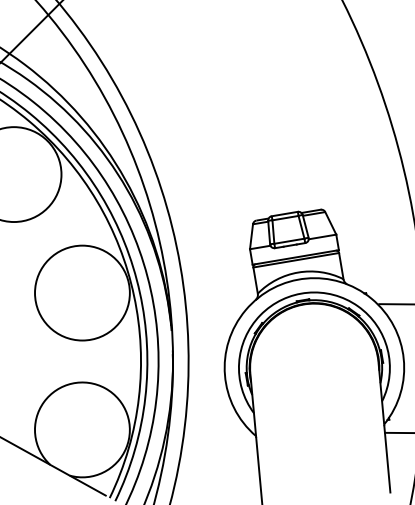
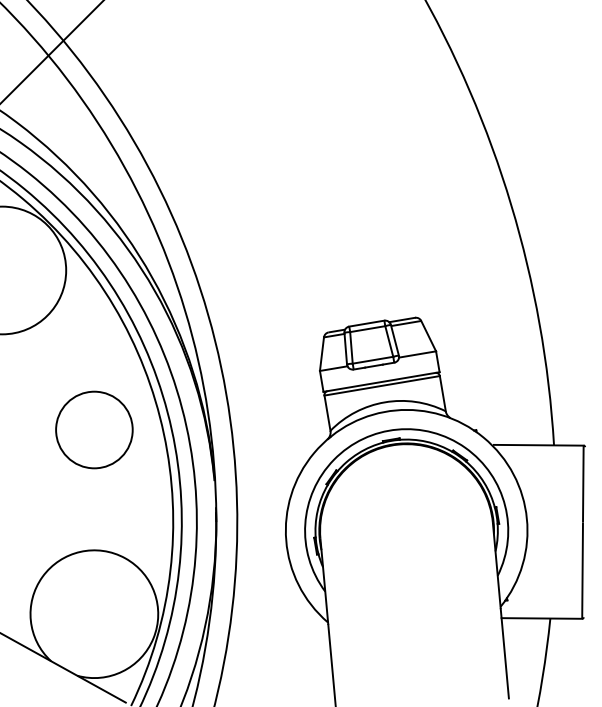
circle: (82, 292) -> (94, 429), size x0.6

